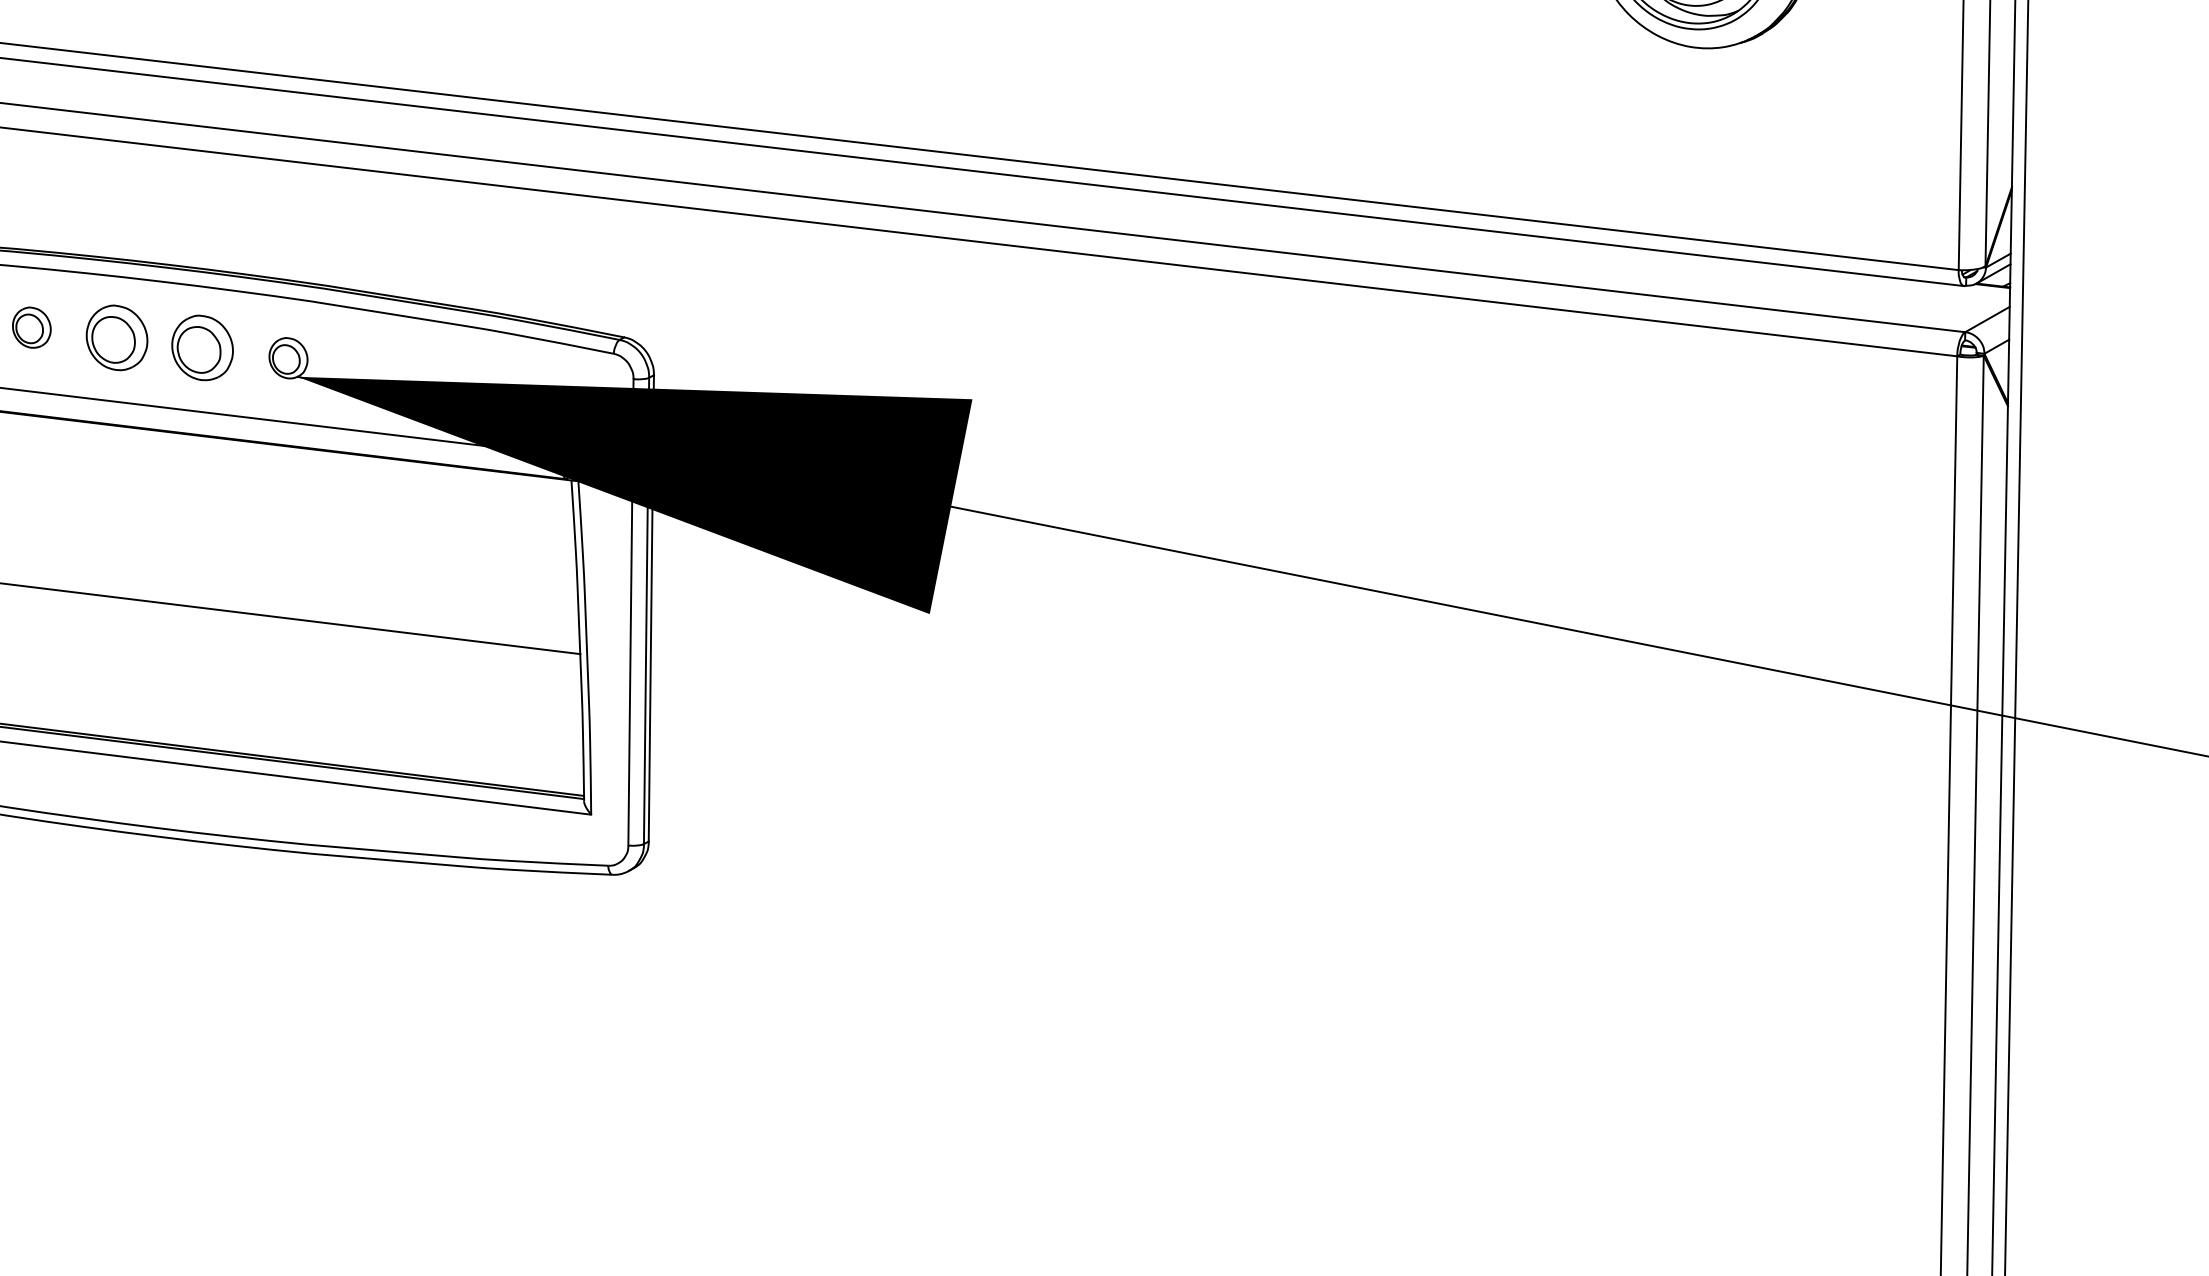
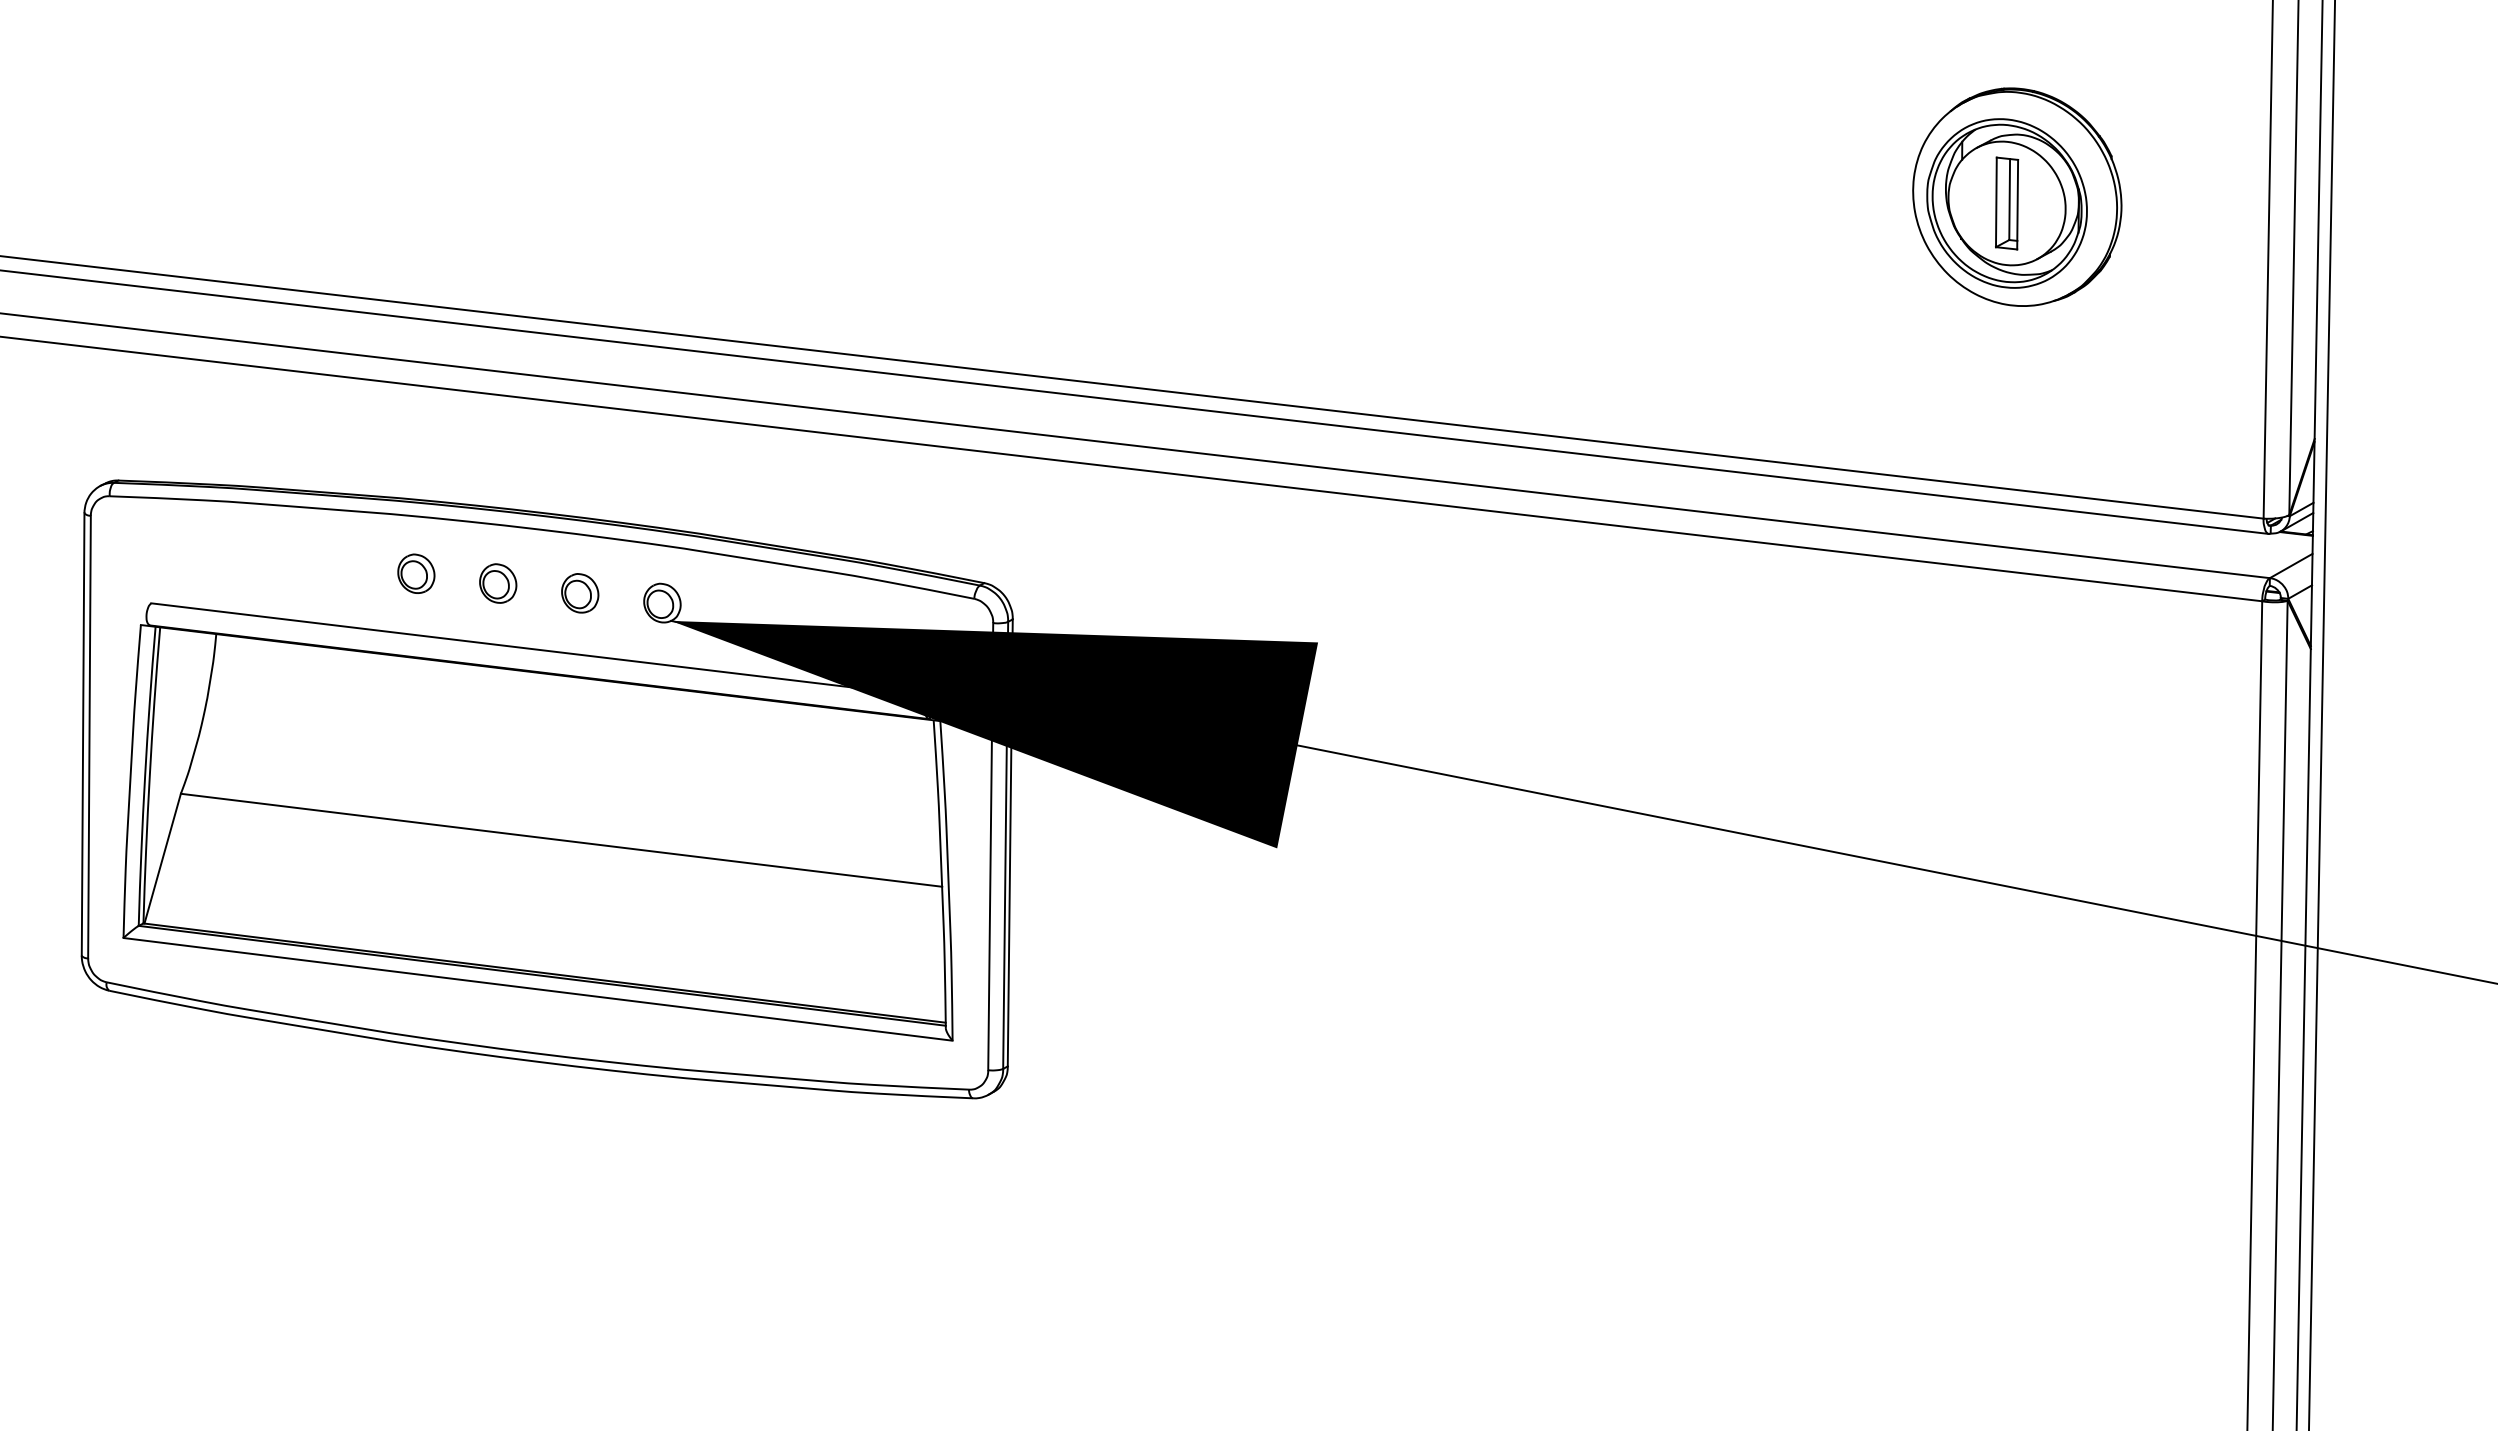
part: (117, 337) -> (498, 583), size x0.62
part: (203, 348) -> (580, 593), size x0.62

